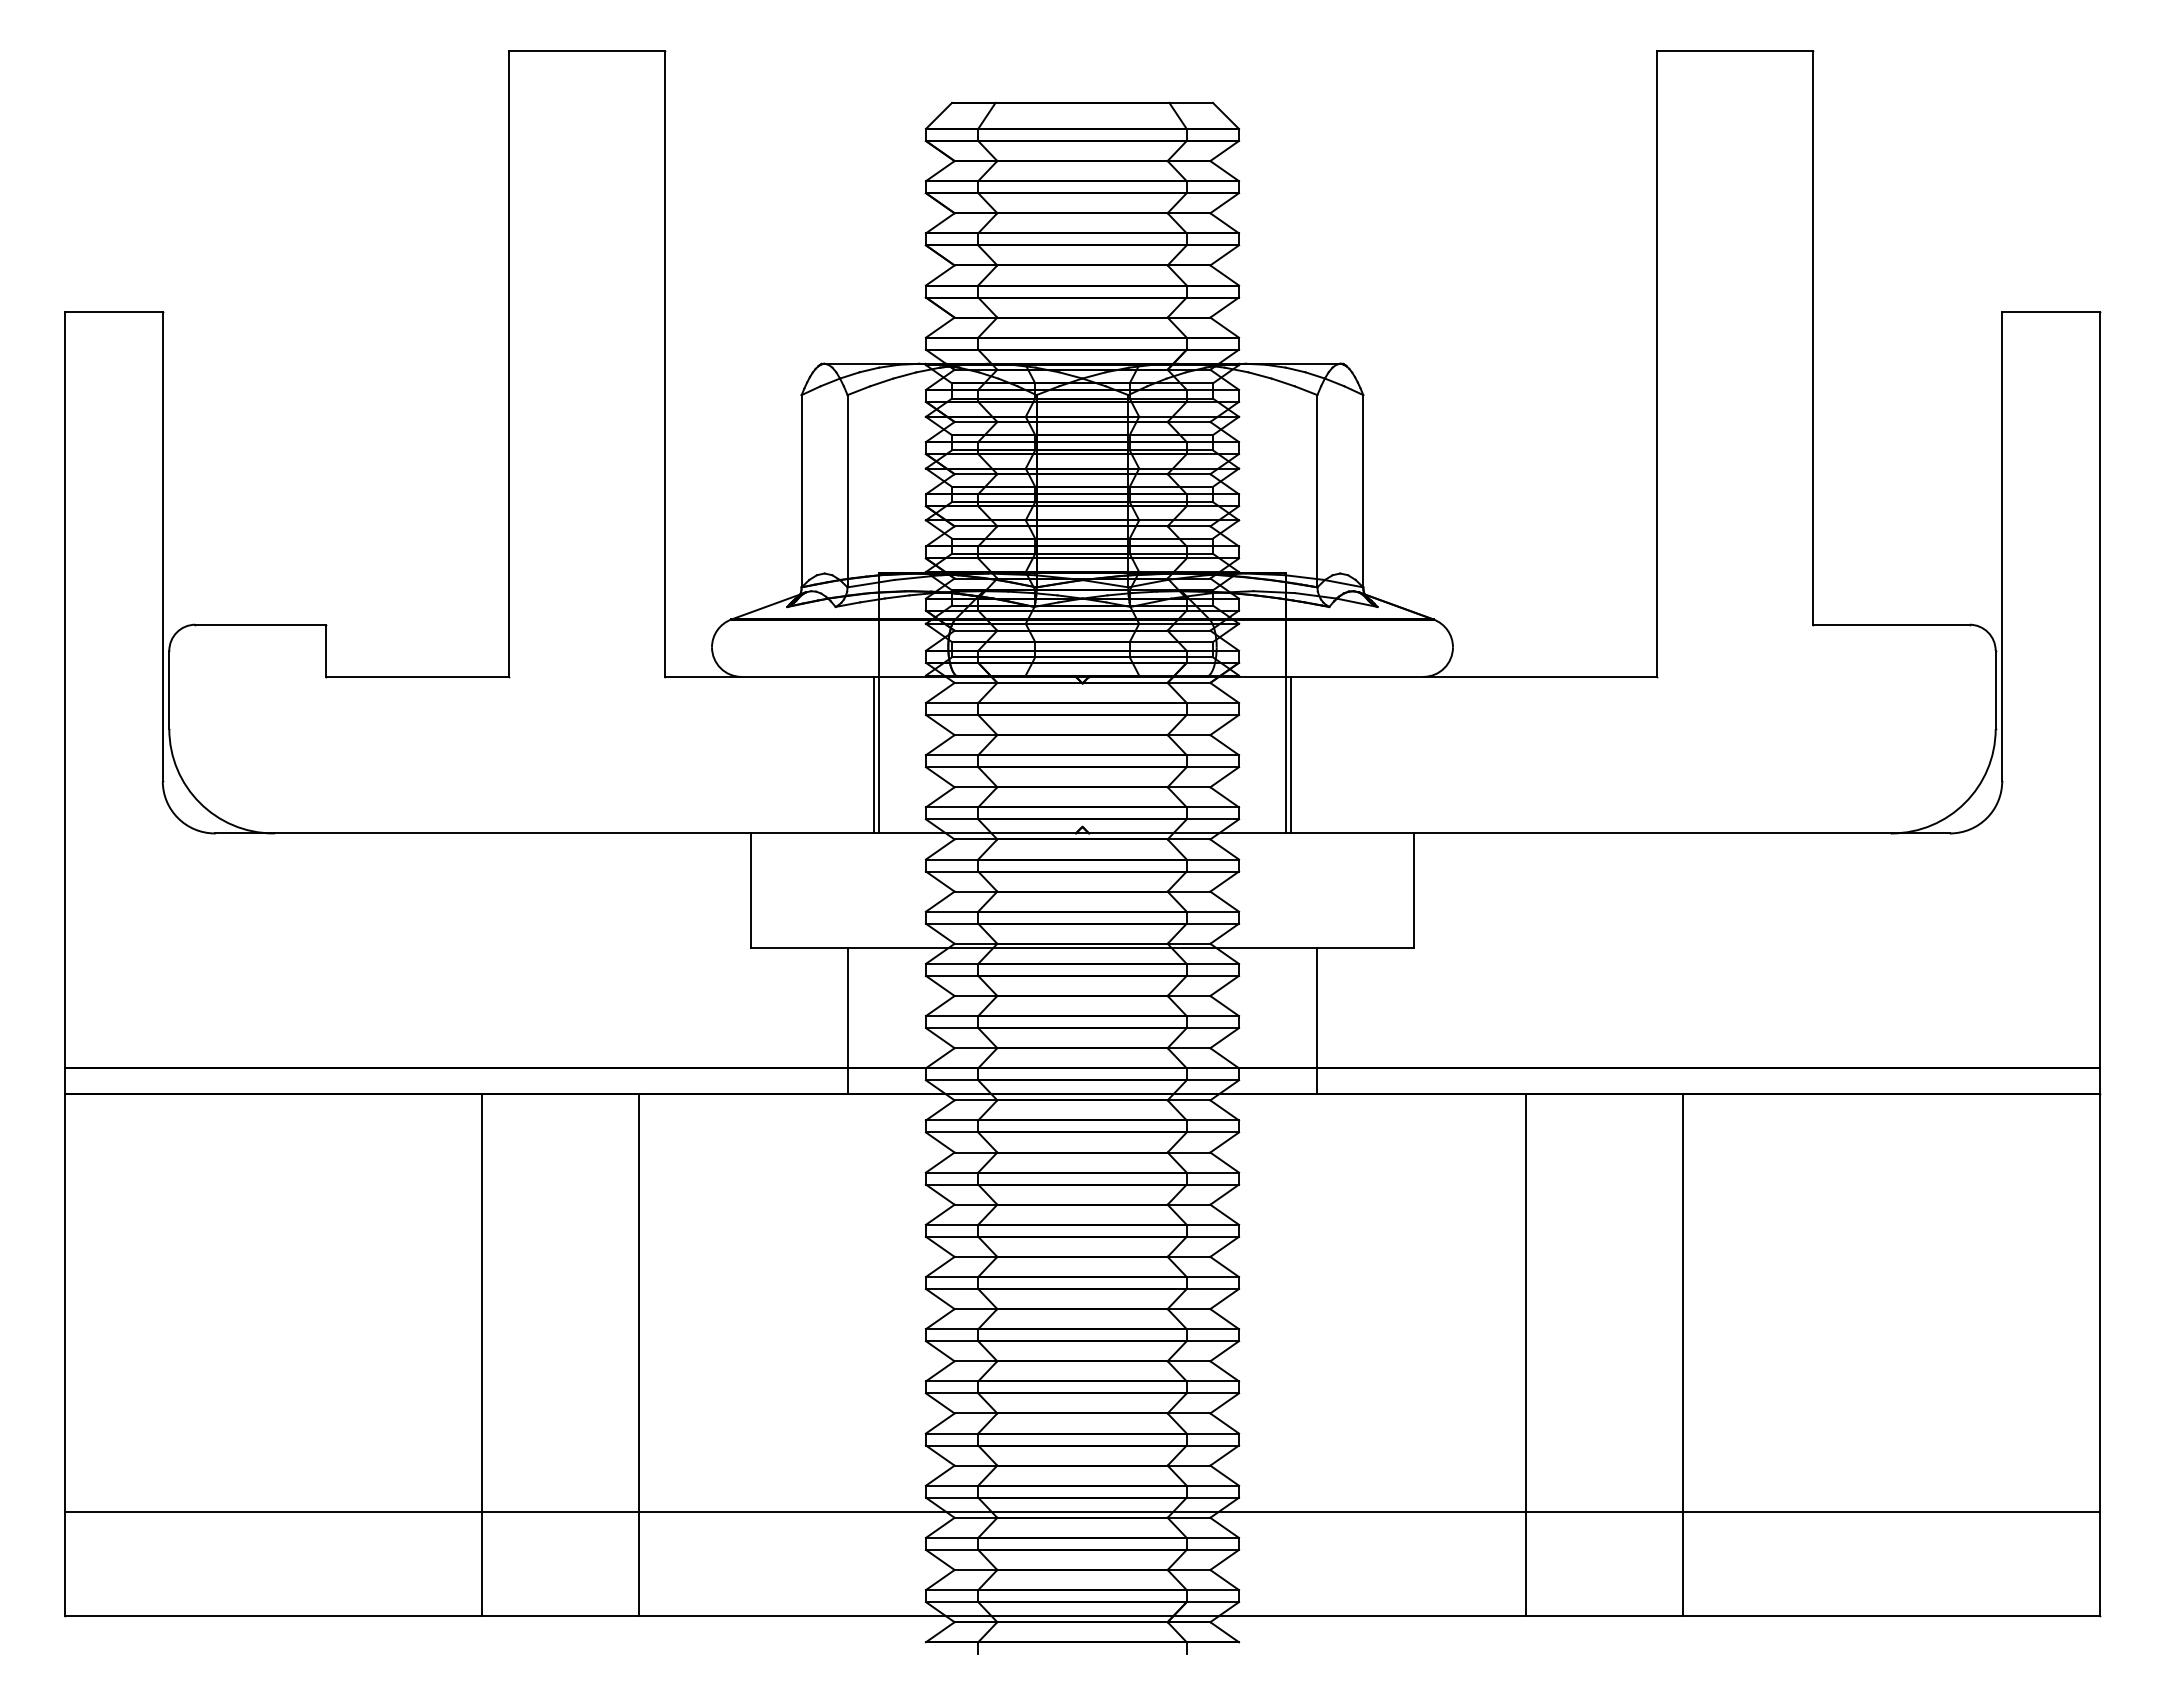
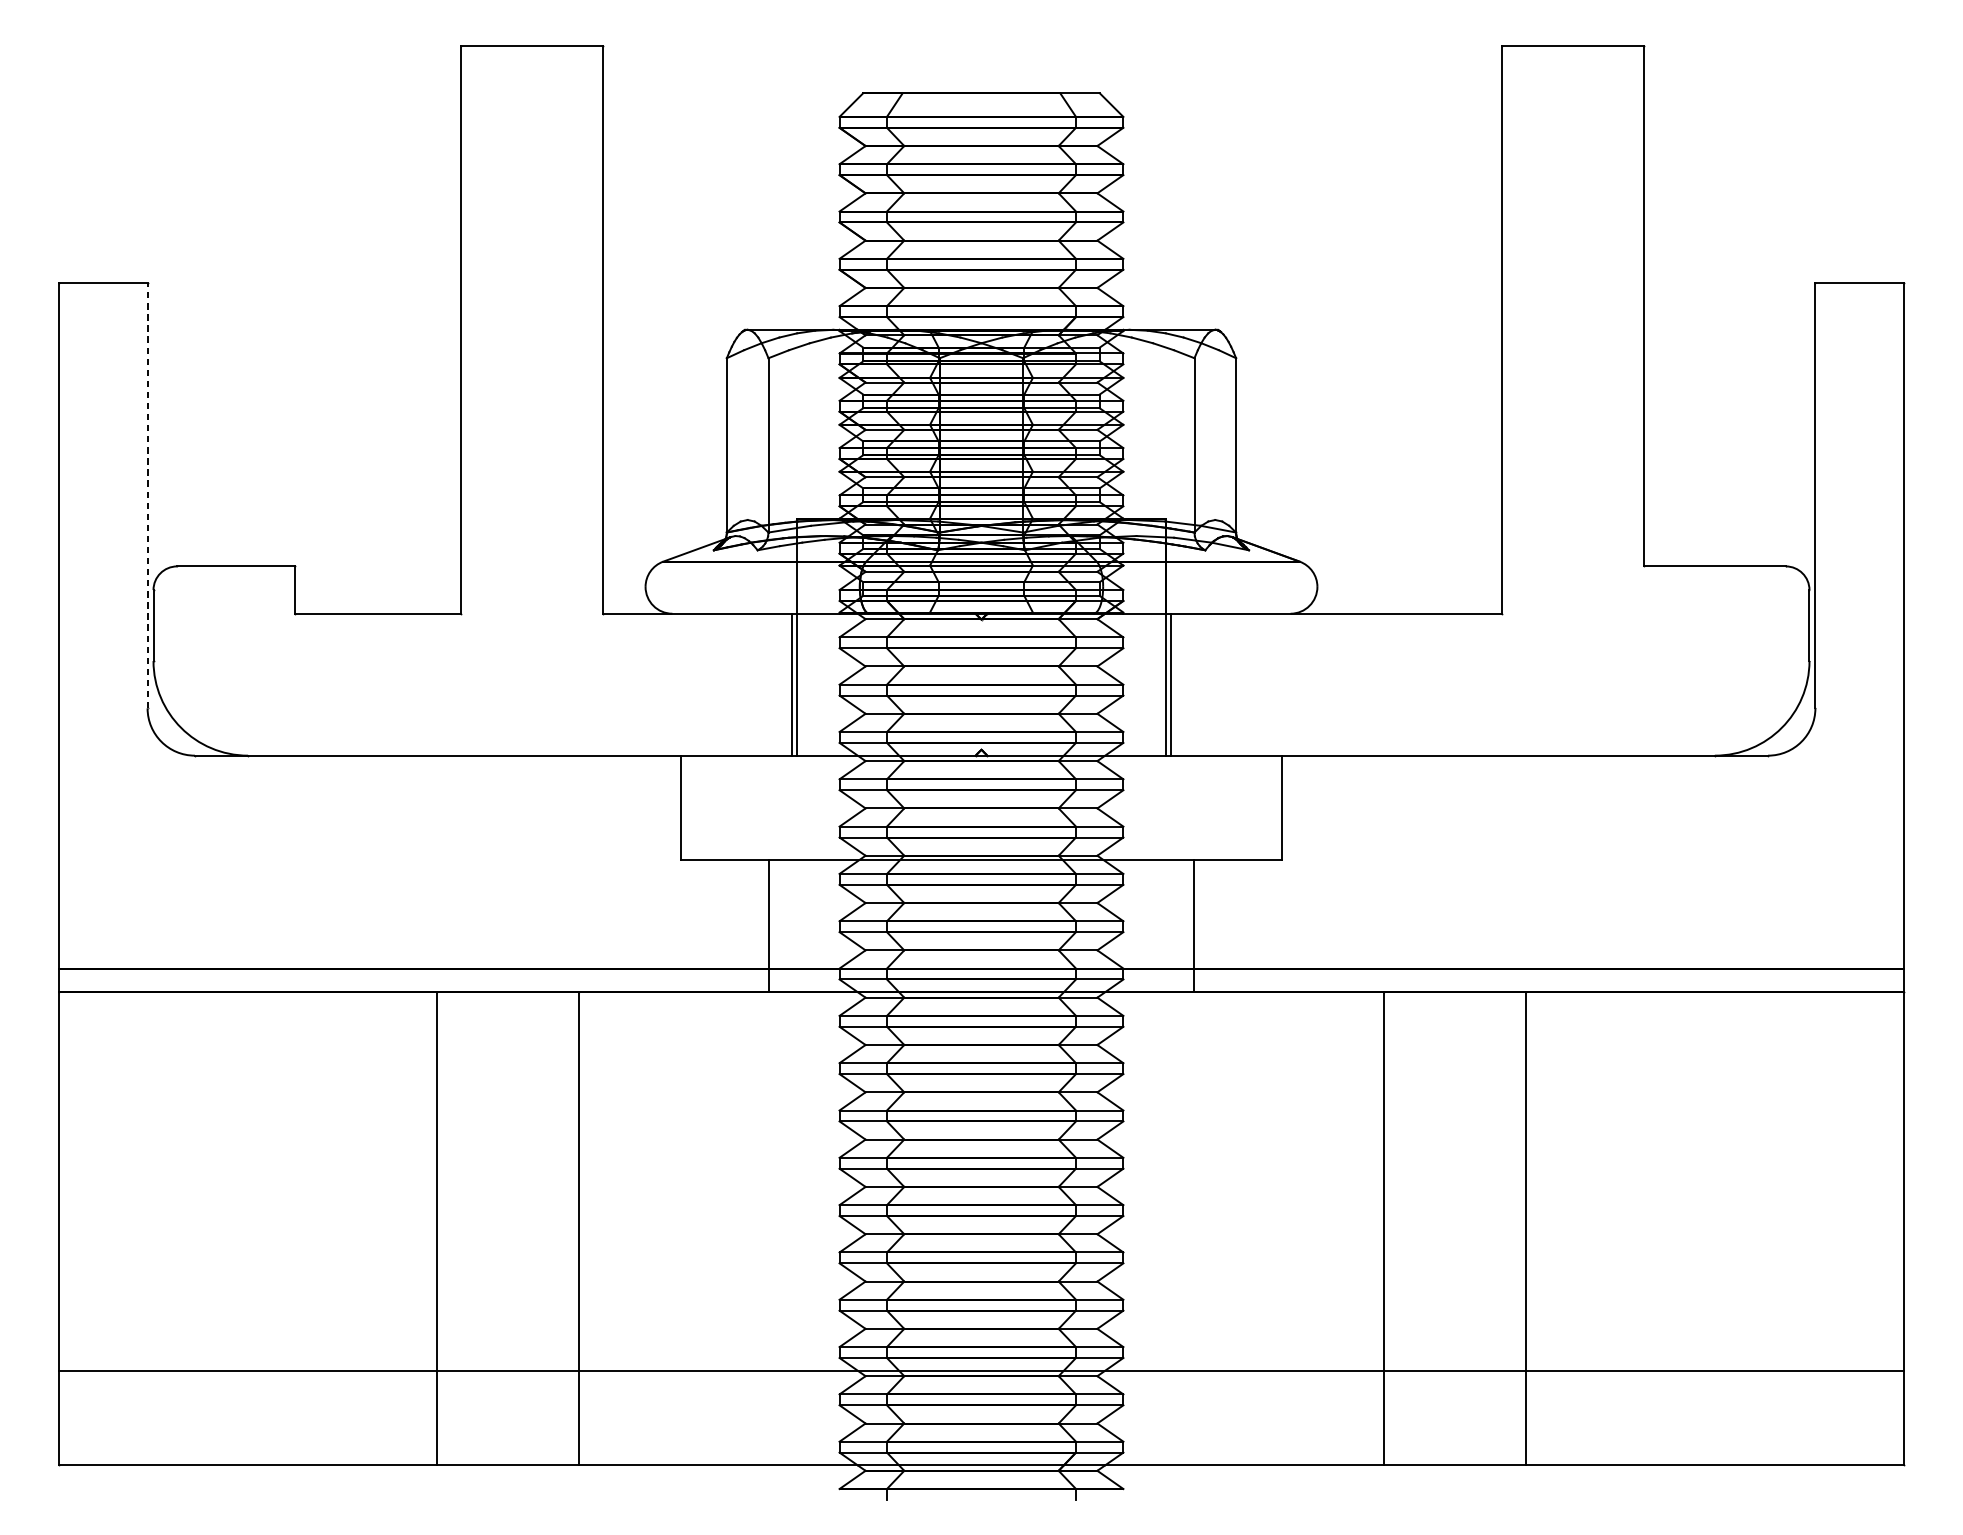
line: (162, 546) -> (147, 495), solid -> dashed

